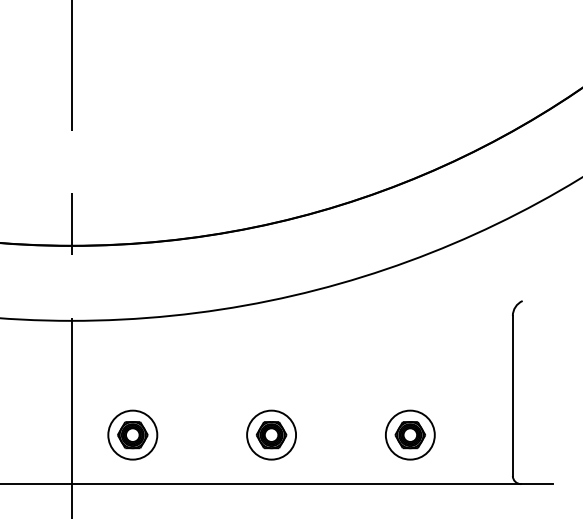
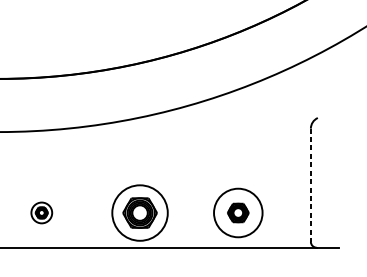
line: (512, 395) -> (310, 184), solid -> dashed
part: (132, 434) -> (41, 212), size x0.6
part: (271, 434) -> (139, 212), size x1.6
circle: (409, 434) -> (237, 212), size x1.4

